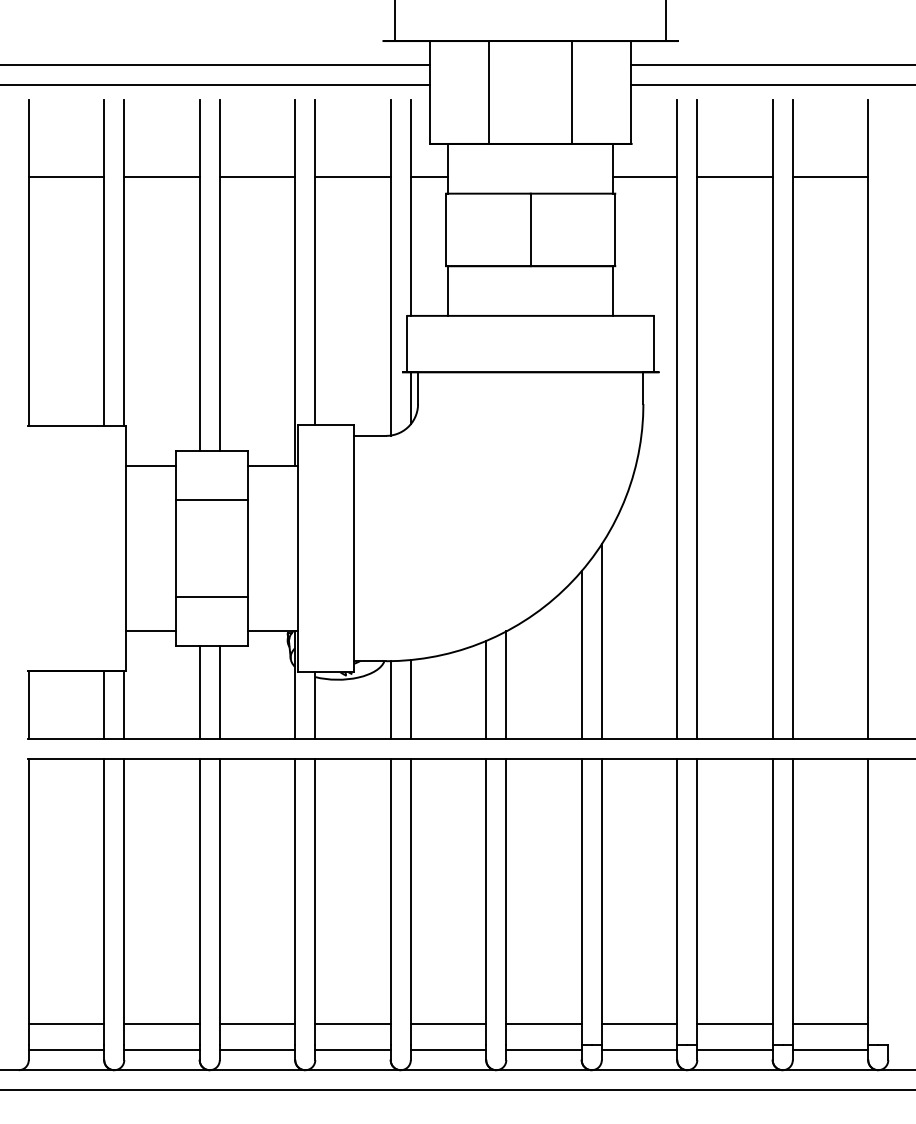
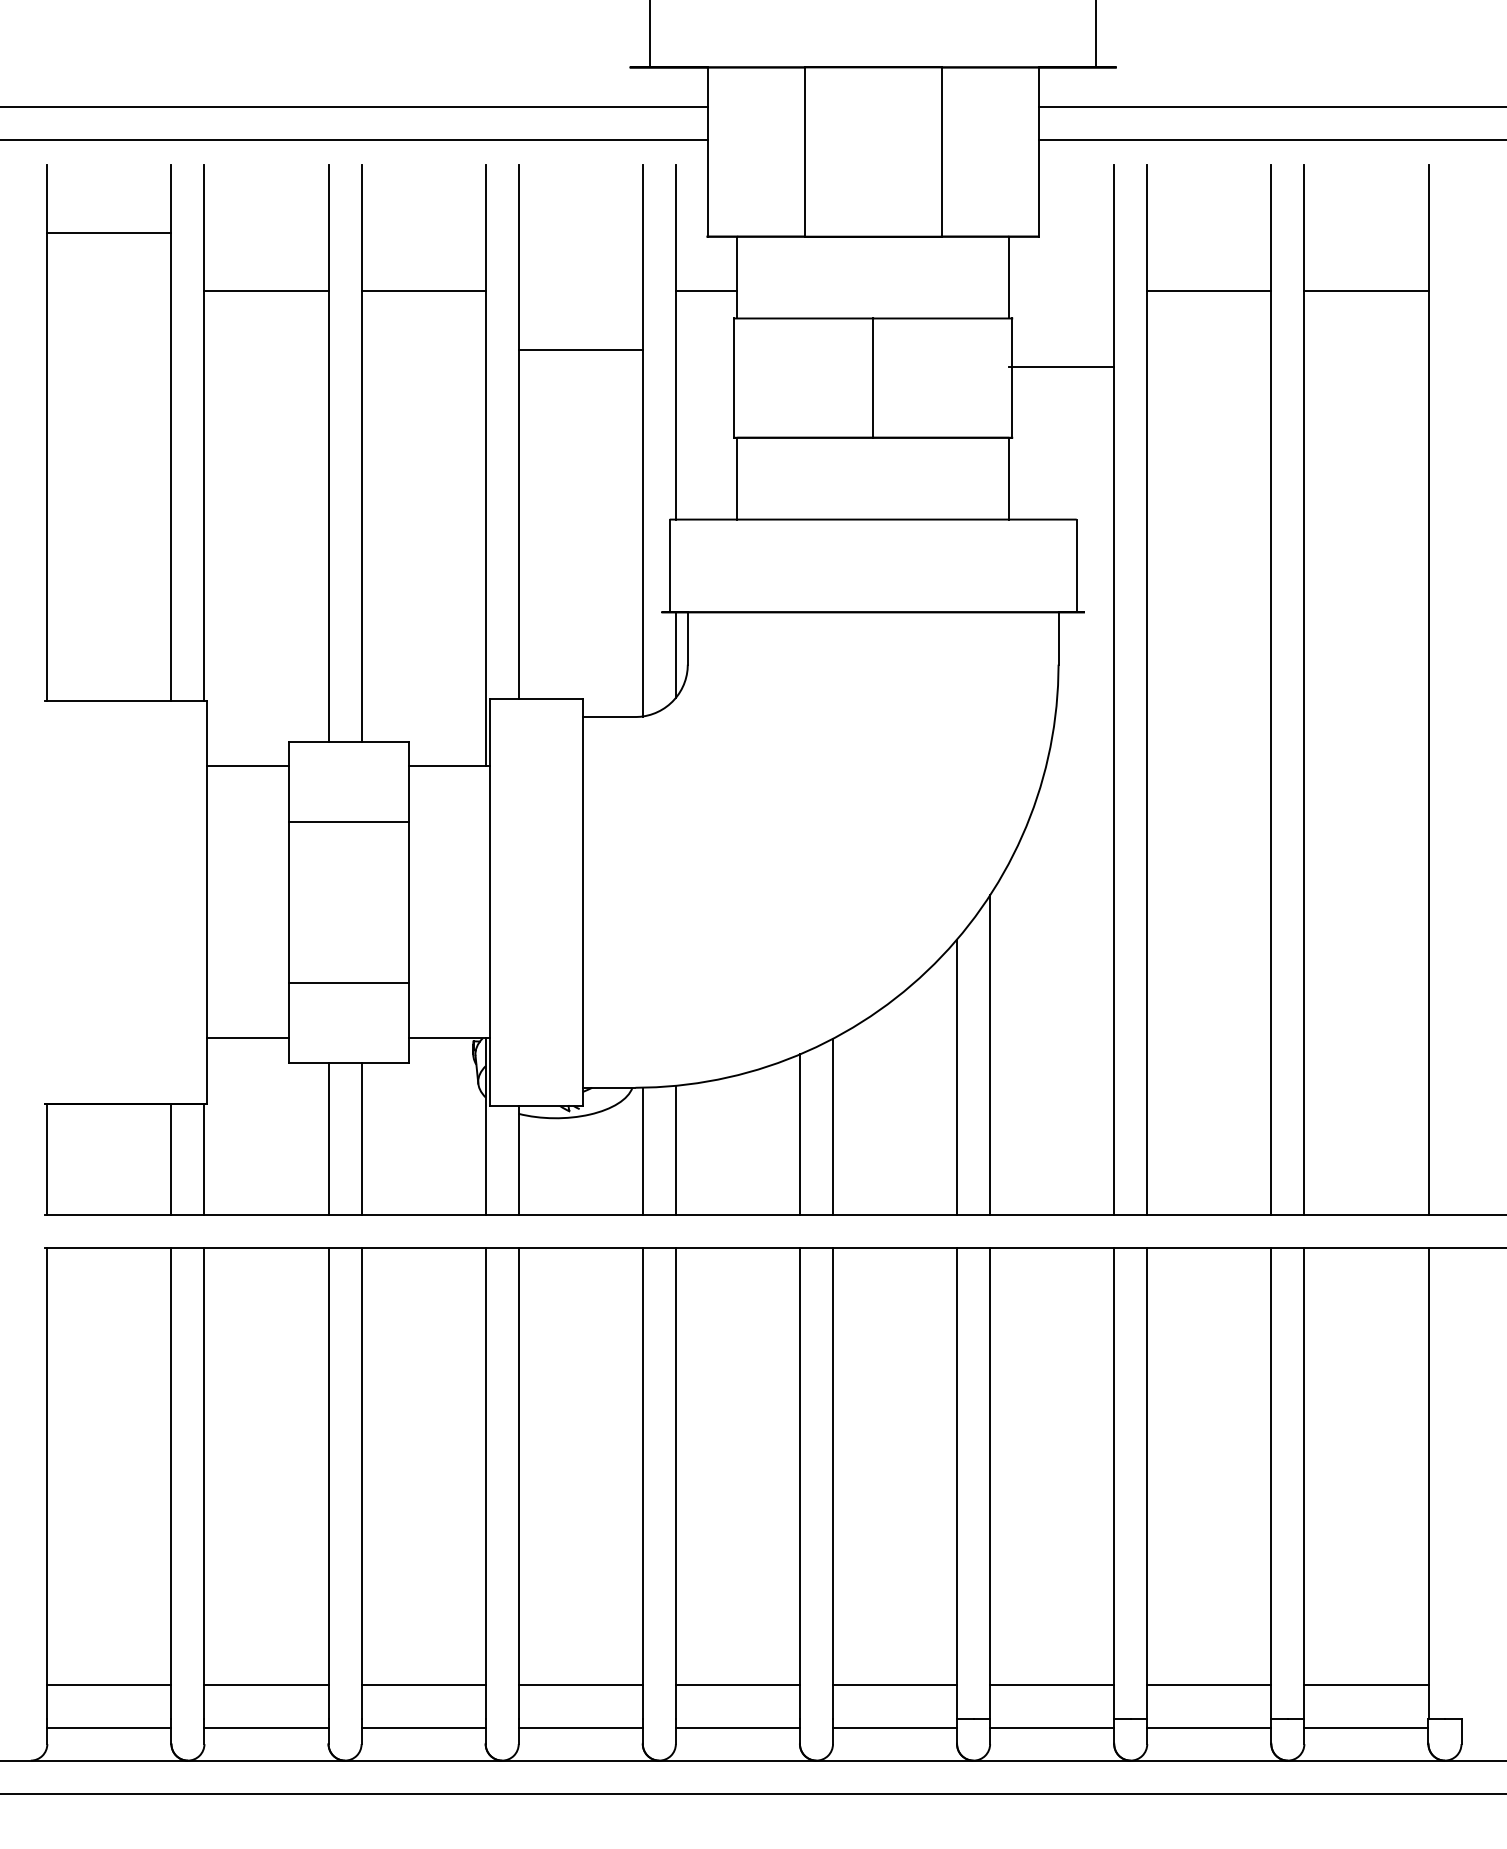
line: (66, 176) -> (109, 232), moved
line: (352, 176) -> (579, 349), moved
line: (645, 176) -> (1061, 365), moved

